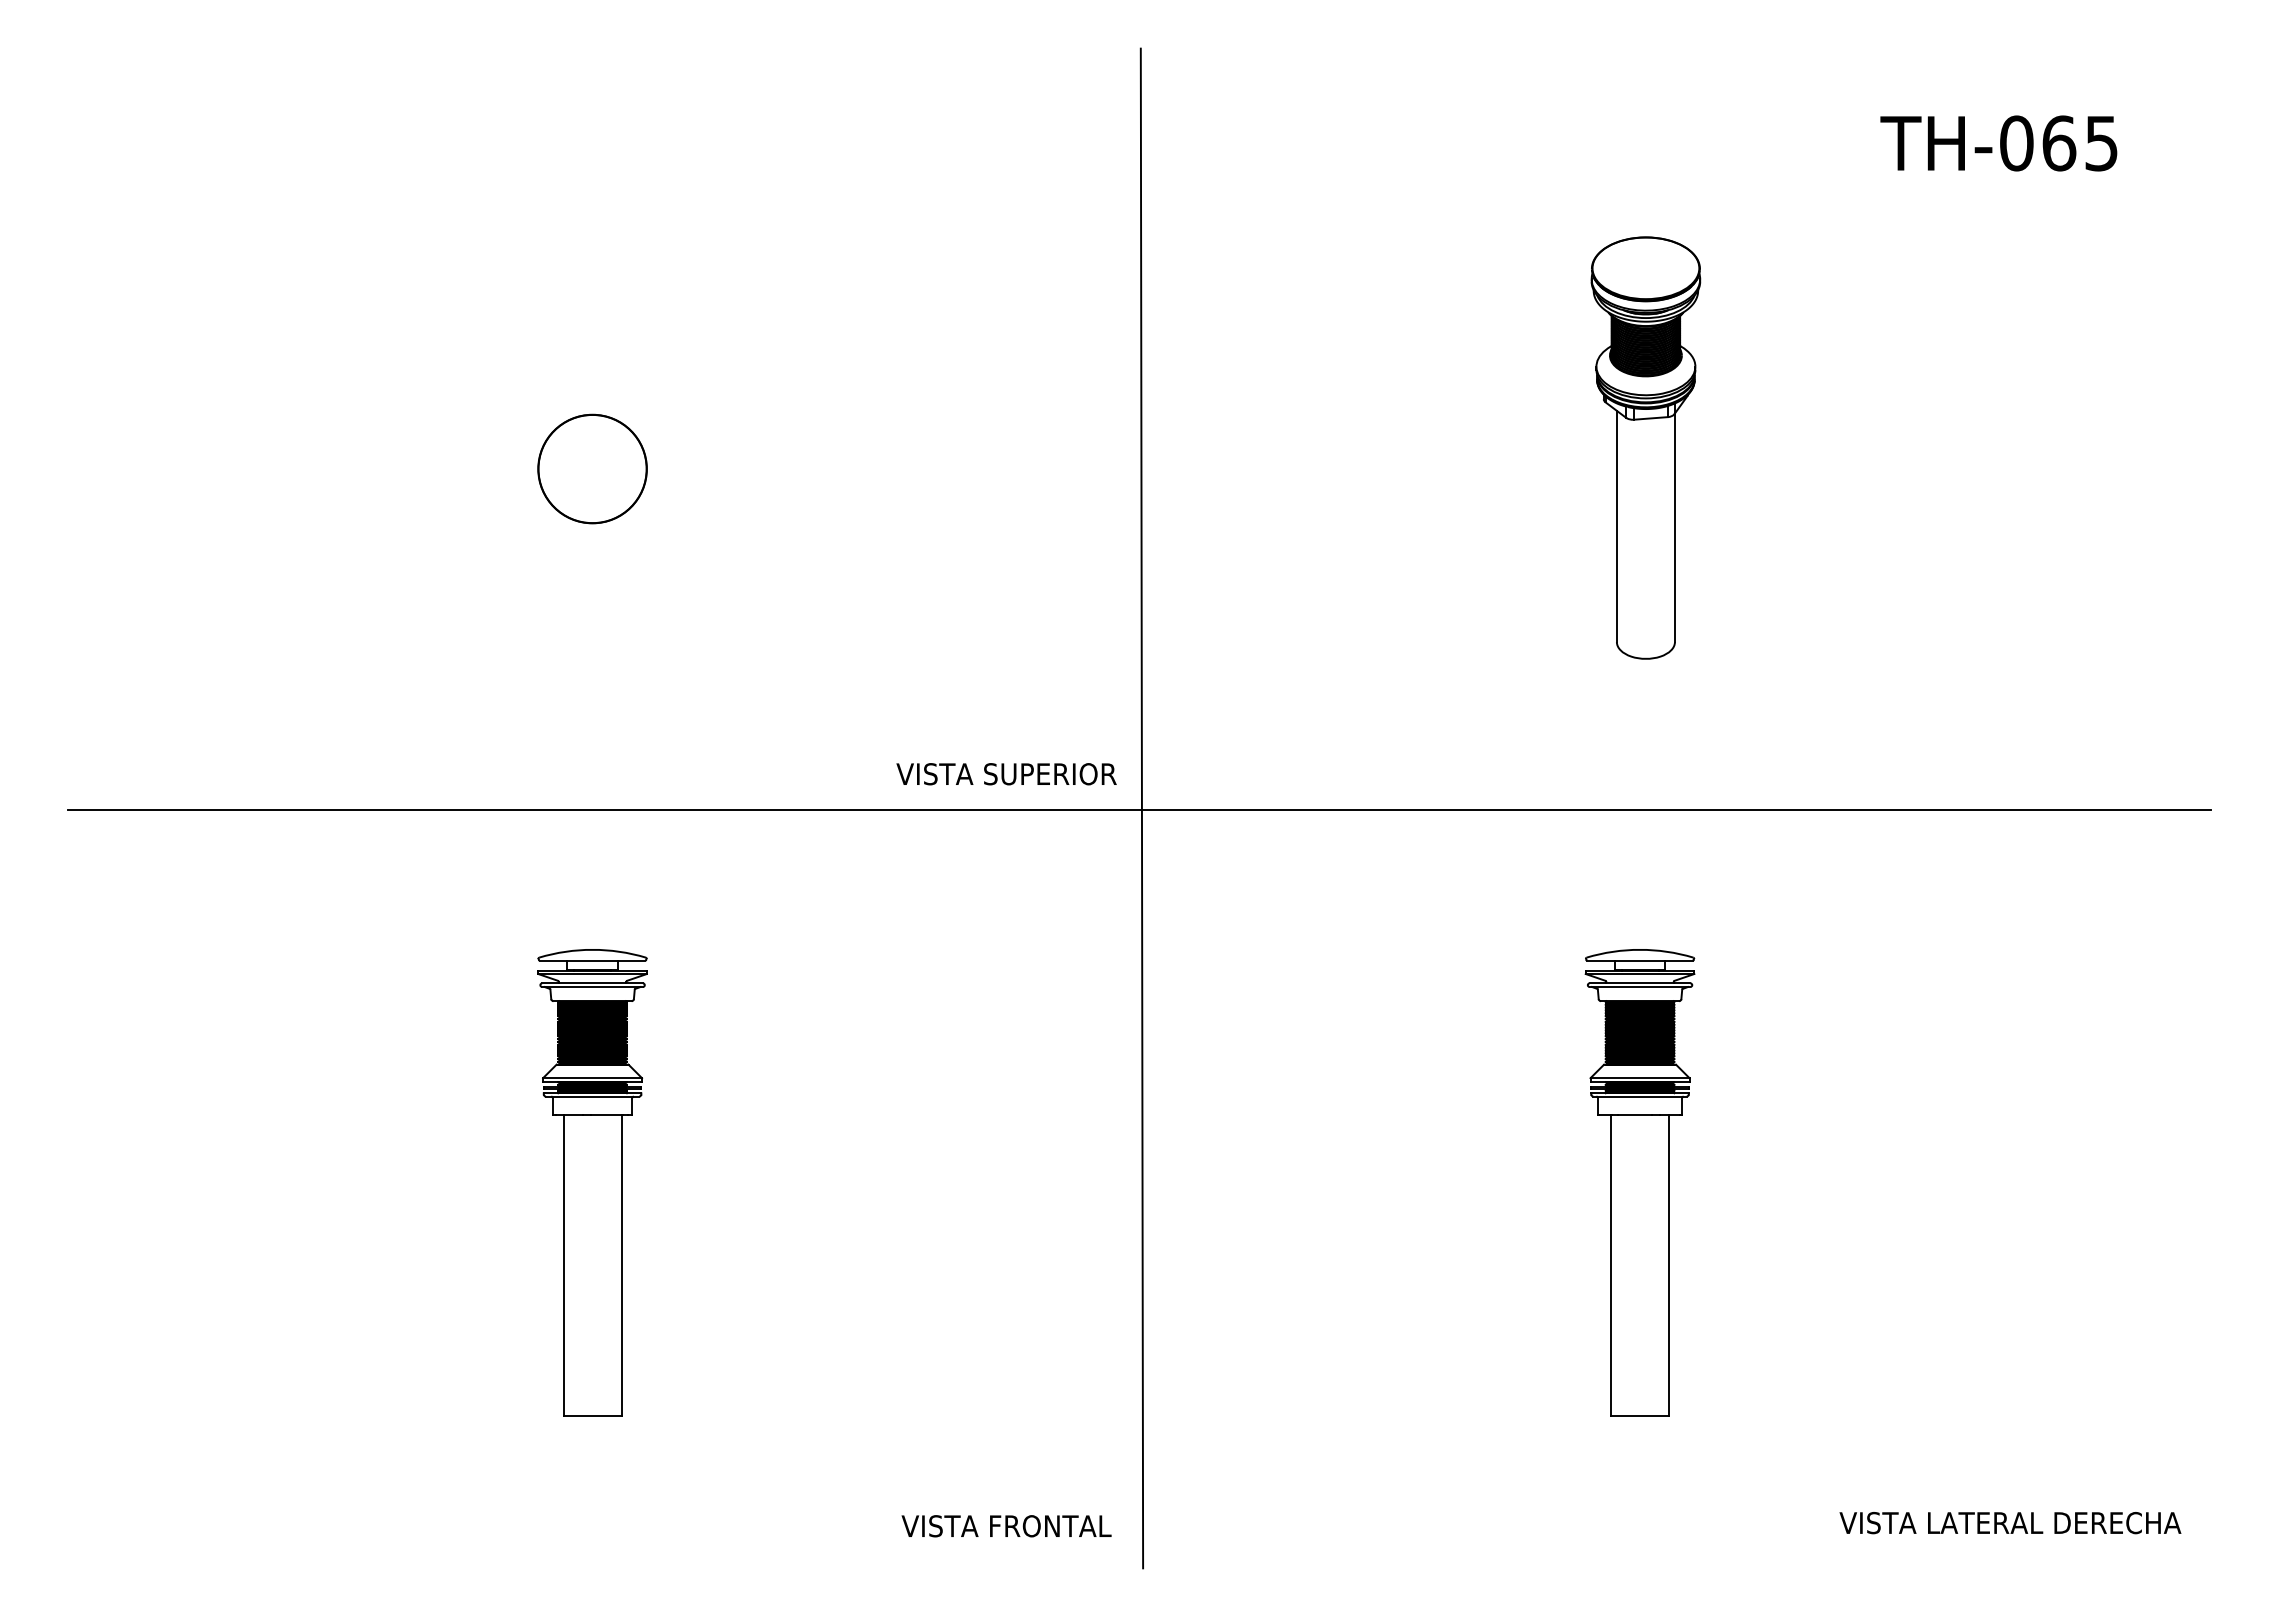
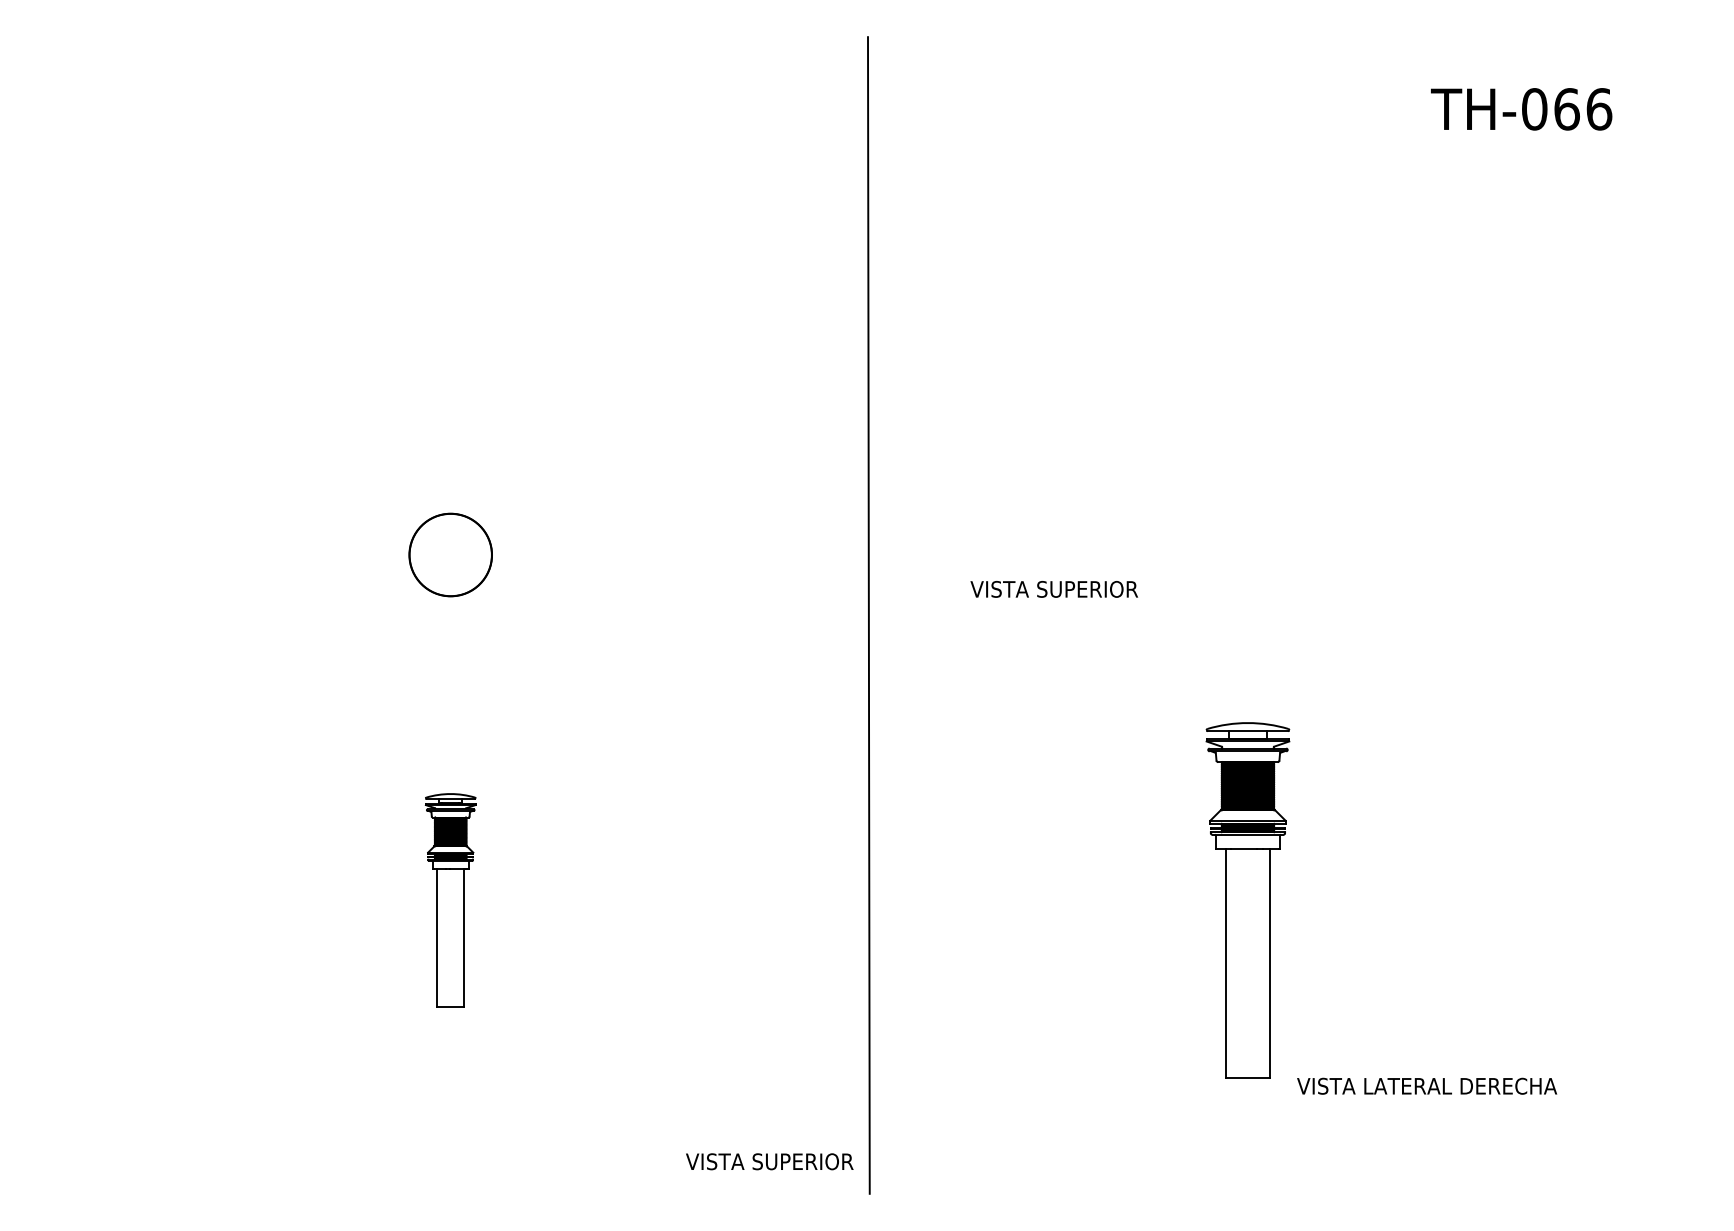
text: (2101, 143) -> (1599, 109), TH-065 -> TH-066
part: (1645, 447) -> (1252, 340), removed
part: (592, 468) -> (450, 554), moved
text: (1006, 774) -> (1054, 589), moved
line: (1139, 809) -> (867, 616), removed
part: (592, 1182) -> (450, 900), size x0.6
text: (2010, 1523) -> (1427, 1086), moved
text: (1055, 1526) -> (803, 1161), VISTA FRONTAL -> VISTA SUPERIOR

